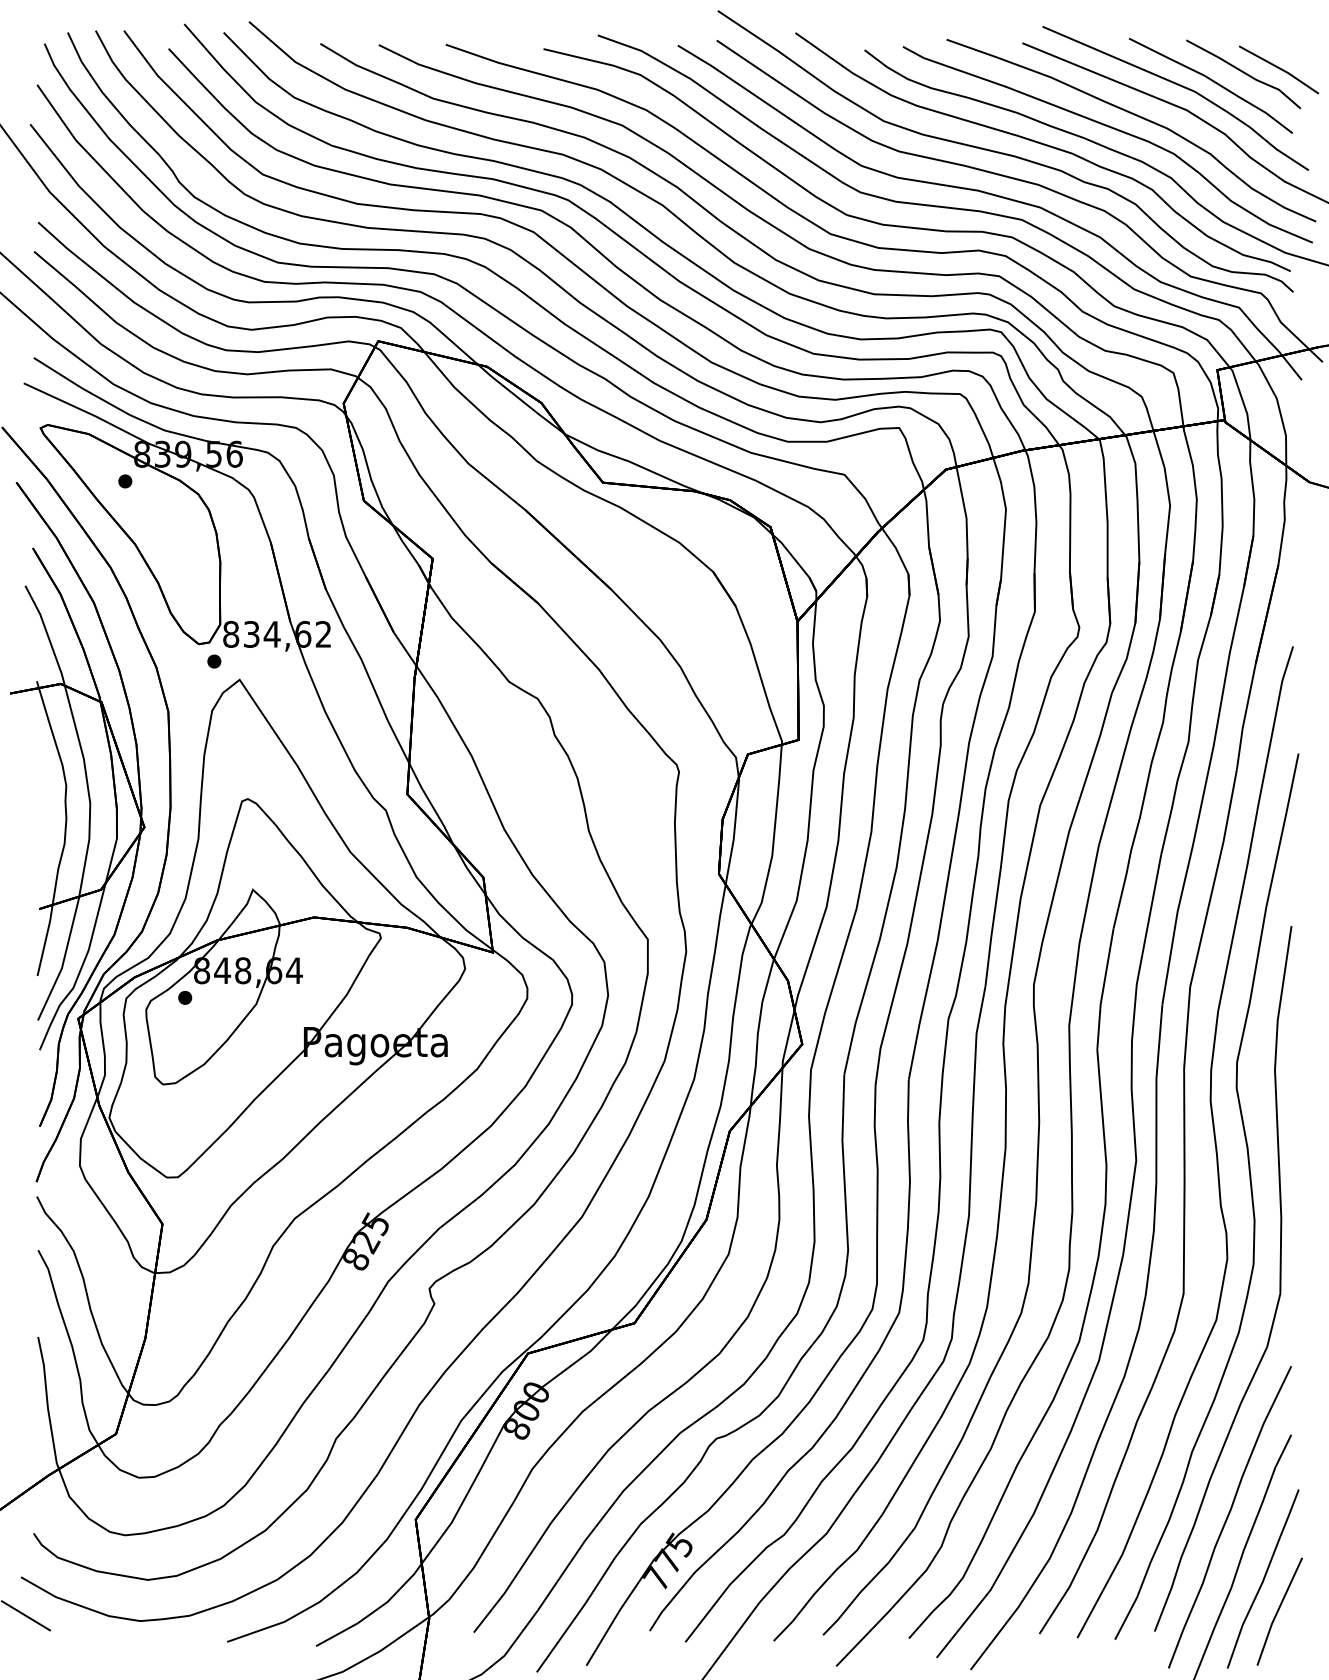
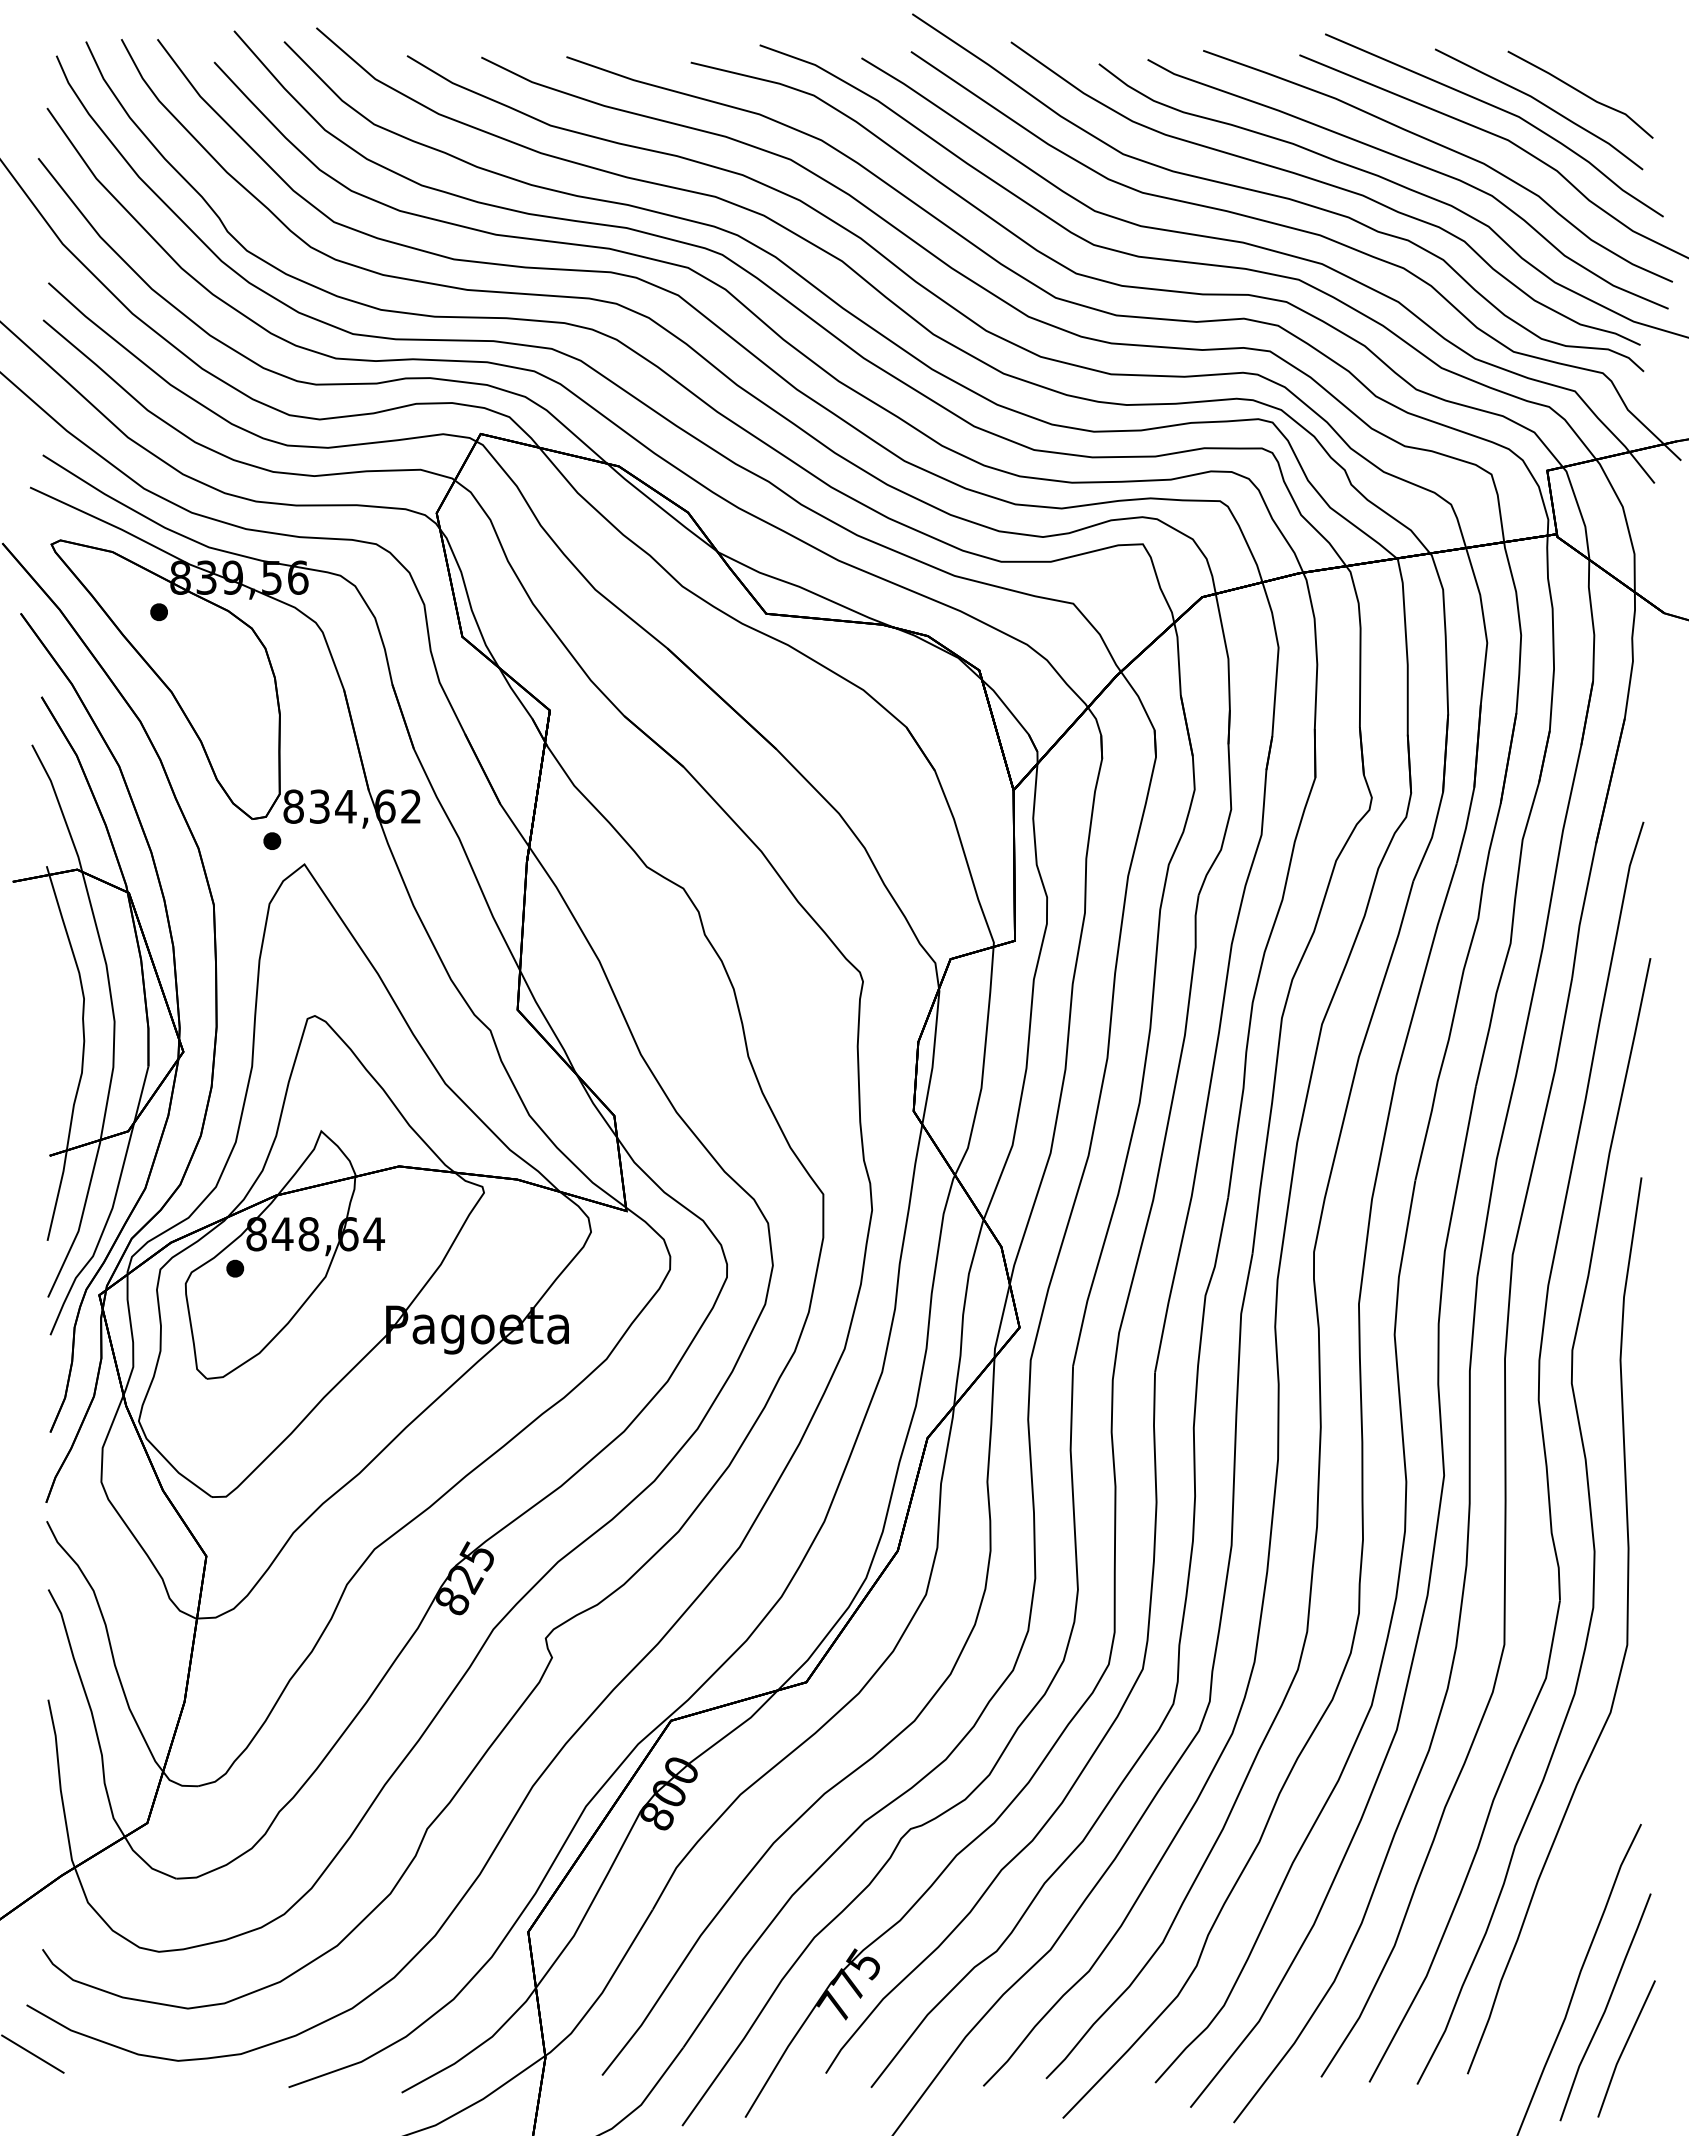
line: (1278, 68) -> (1625, 87), removed
curve: (1228, 1516) -> (1561, 1928), removed

